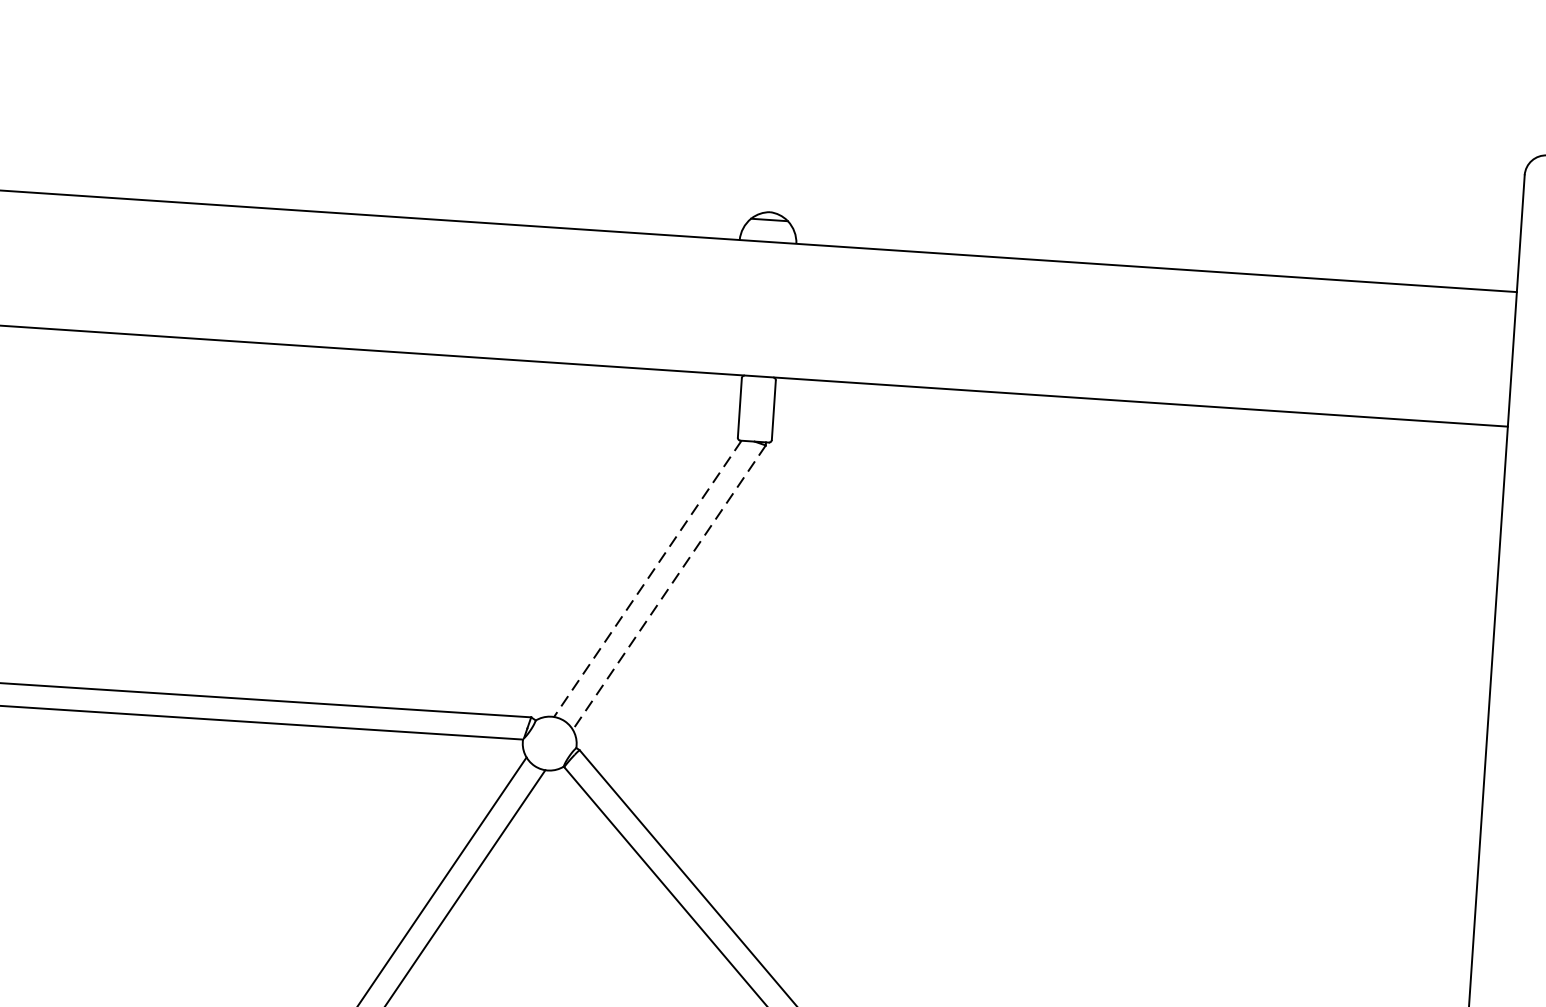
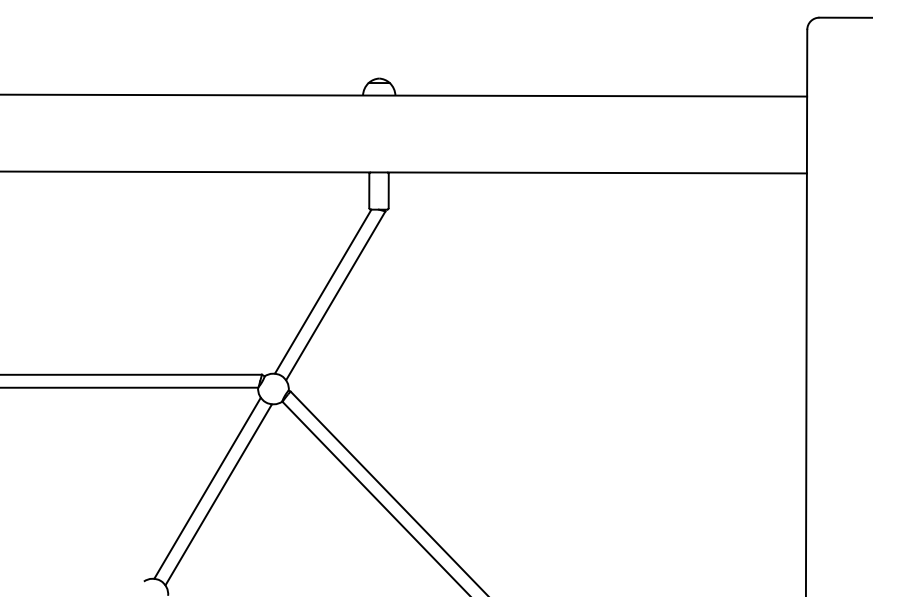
line: (646, 580) -> (322, 292), dashed -> solid
line: (668, 586) -> (335, 295), dashed -> solid

